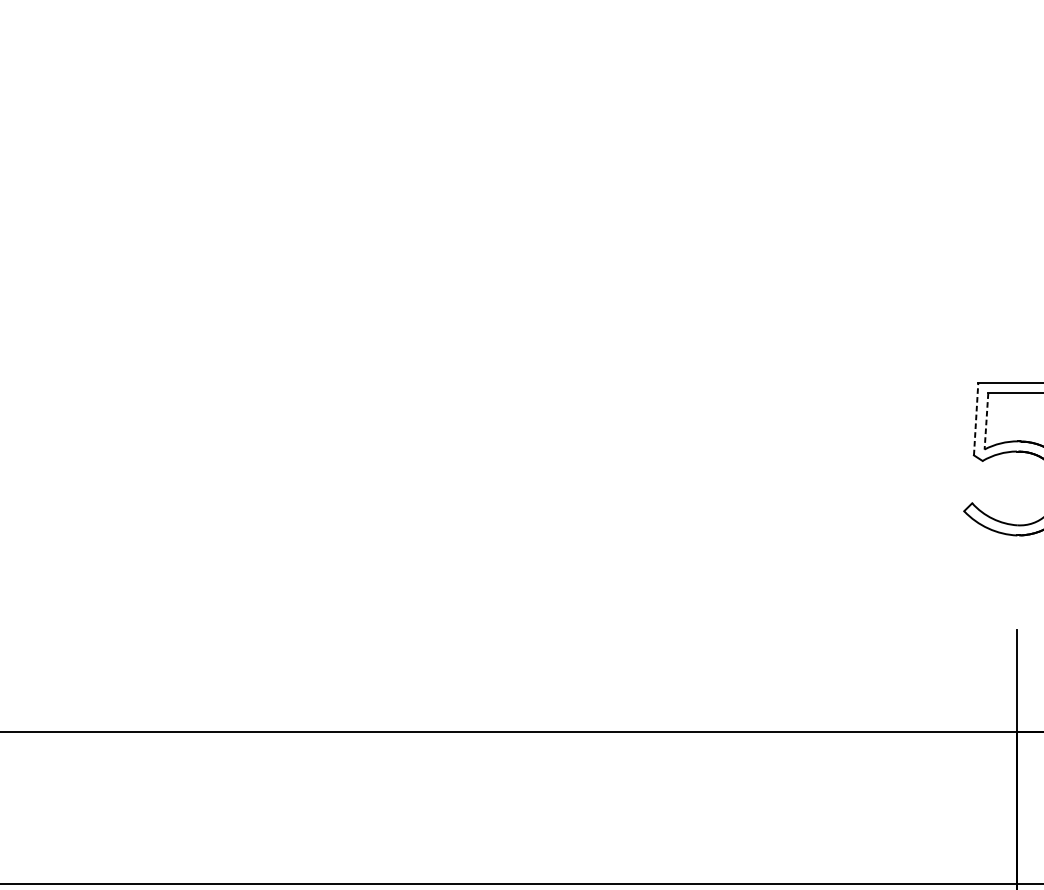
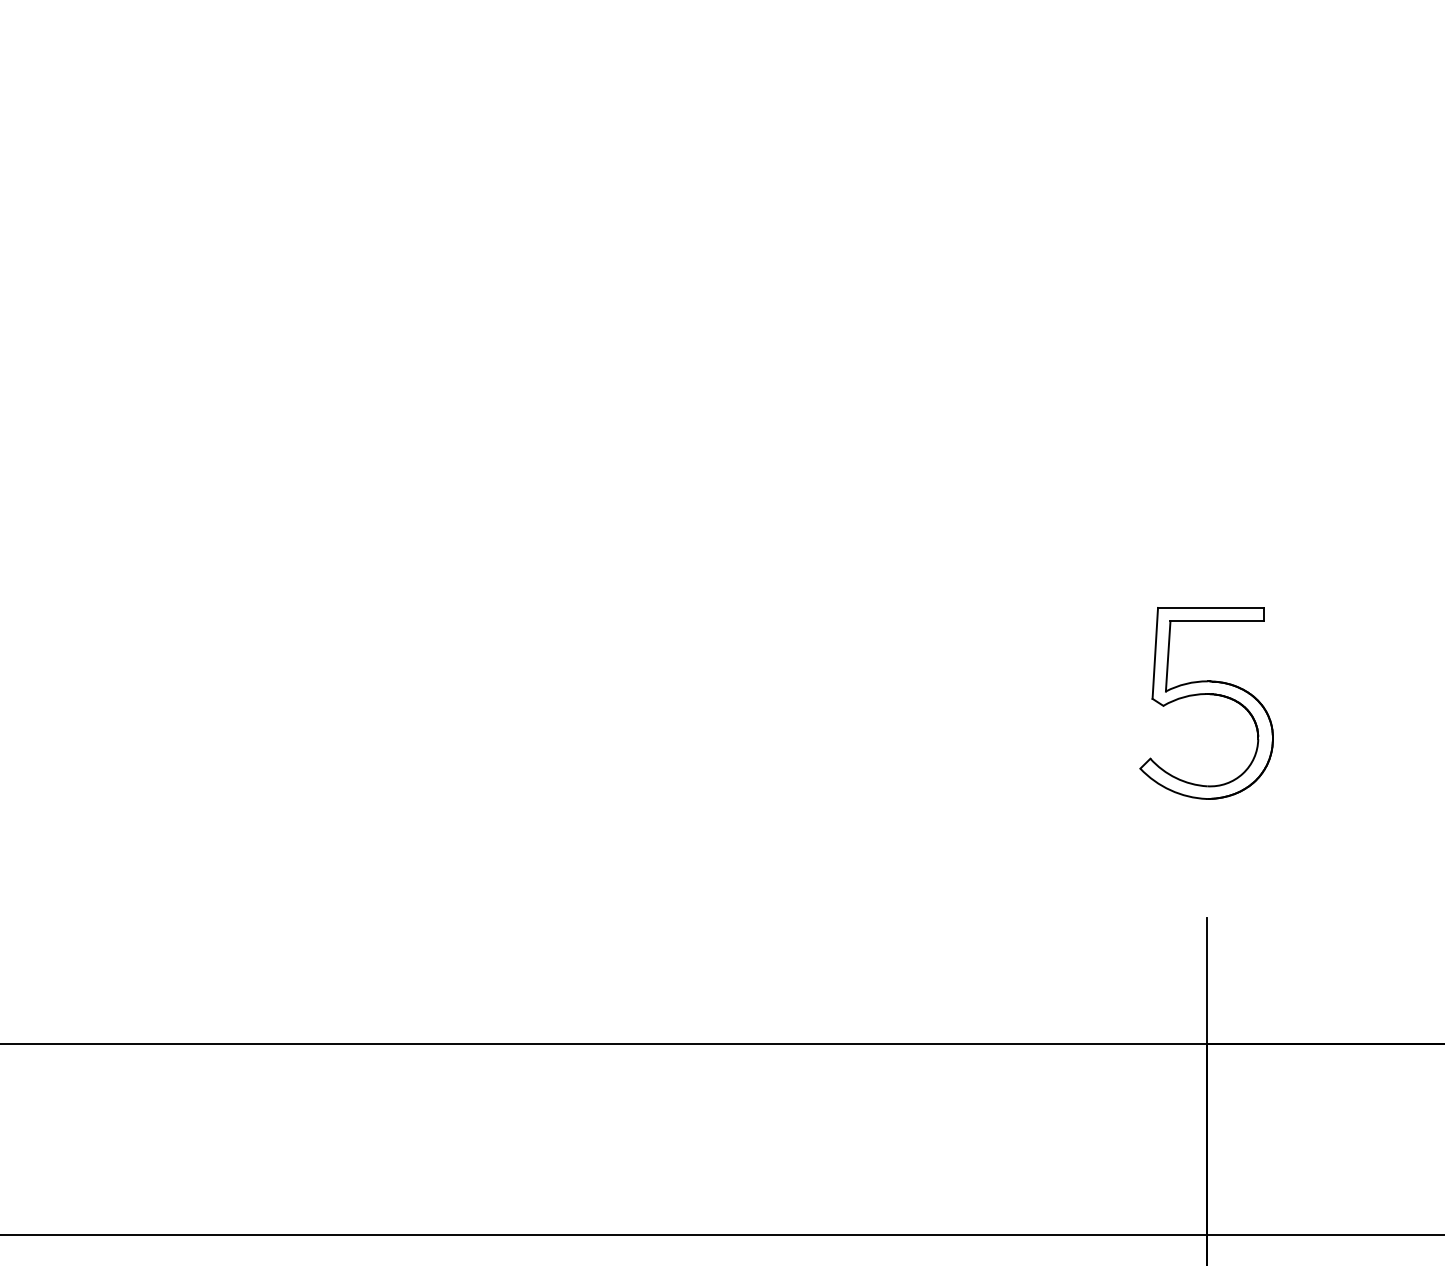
line: (976, 419) -> (1155, 653), dashed -> solid
line: (986, 421) -> (1168, 656), dashed -> solid

